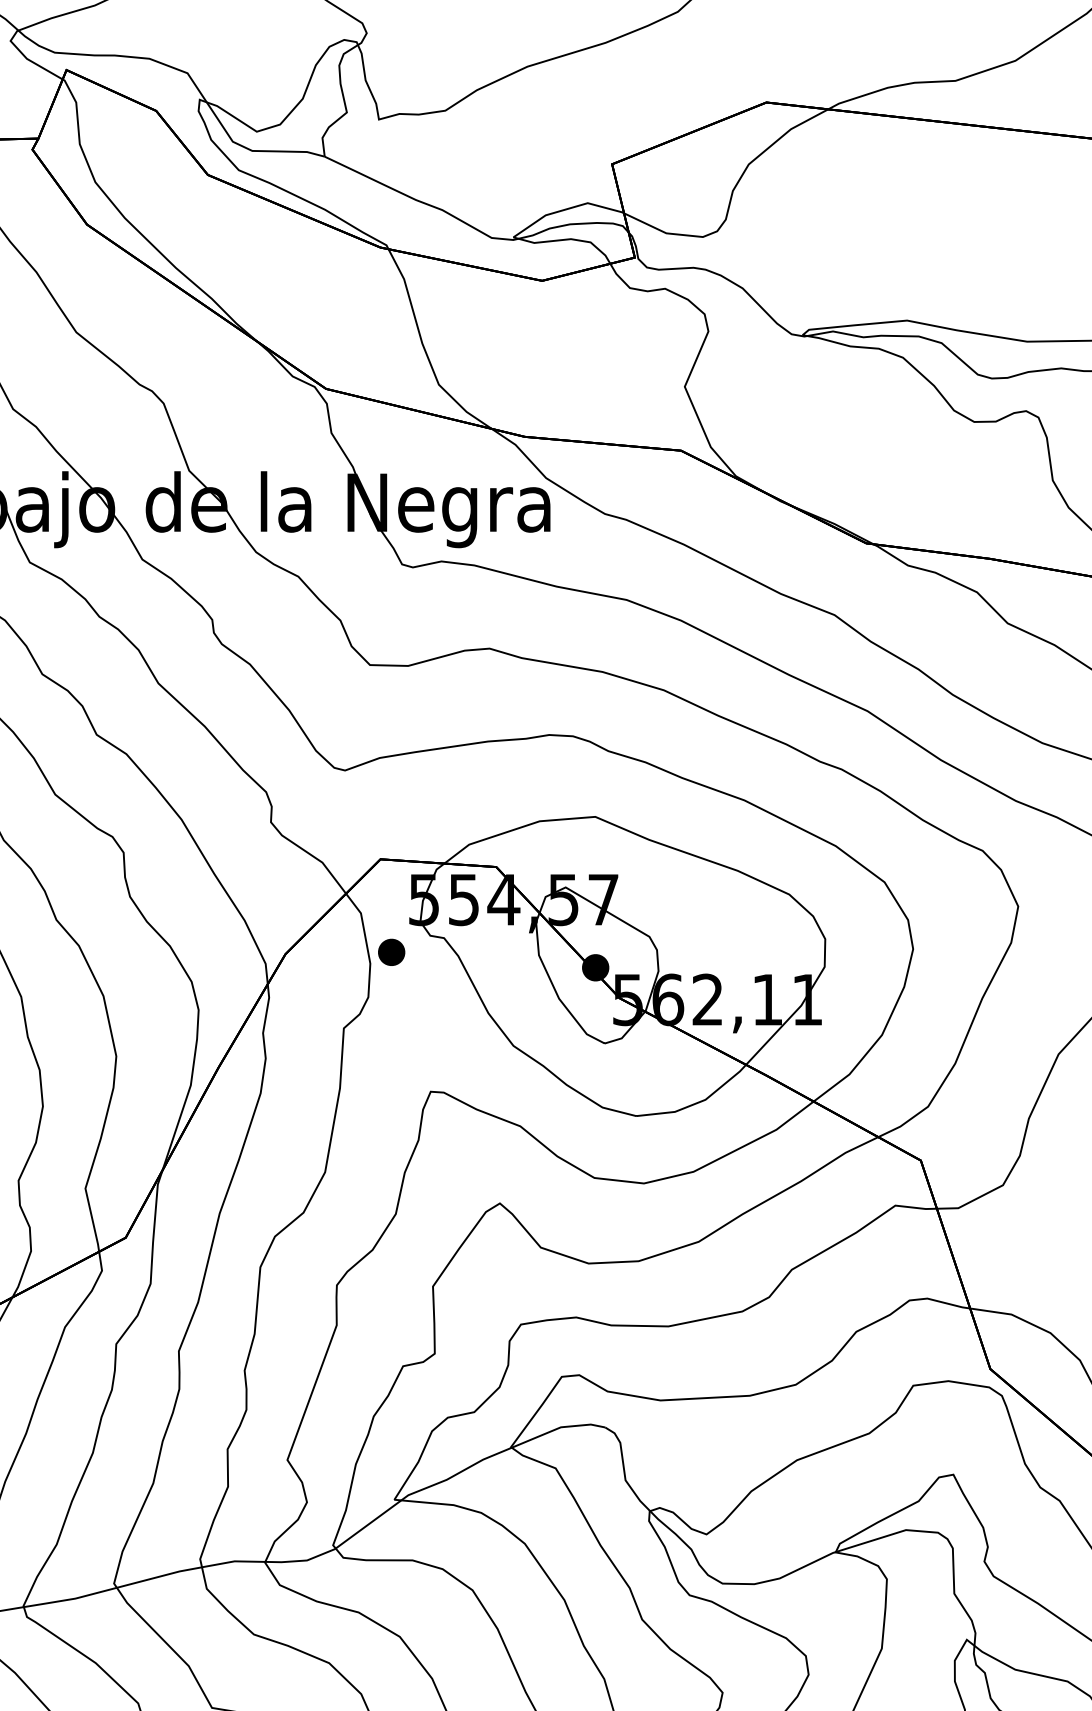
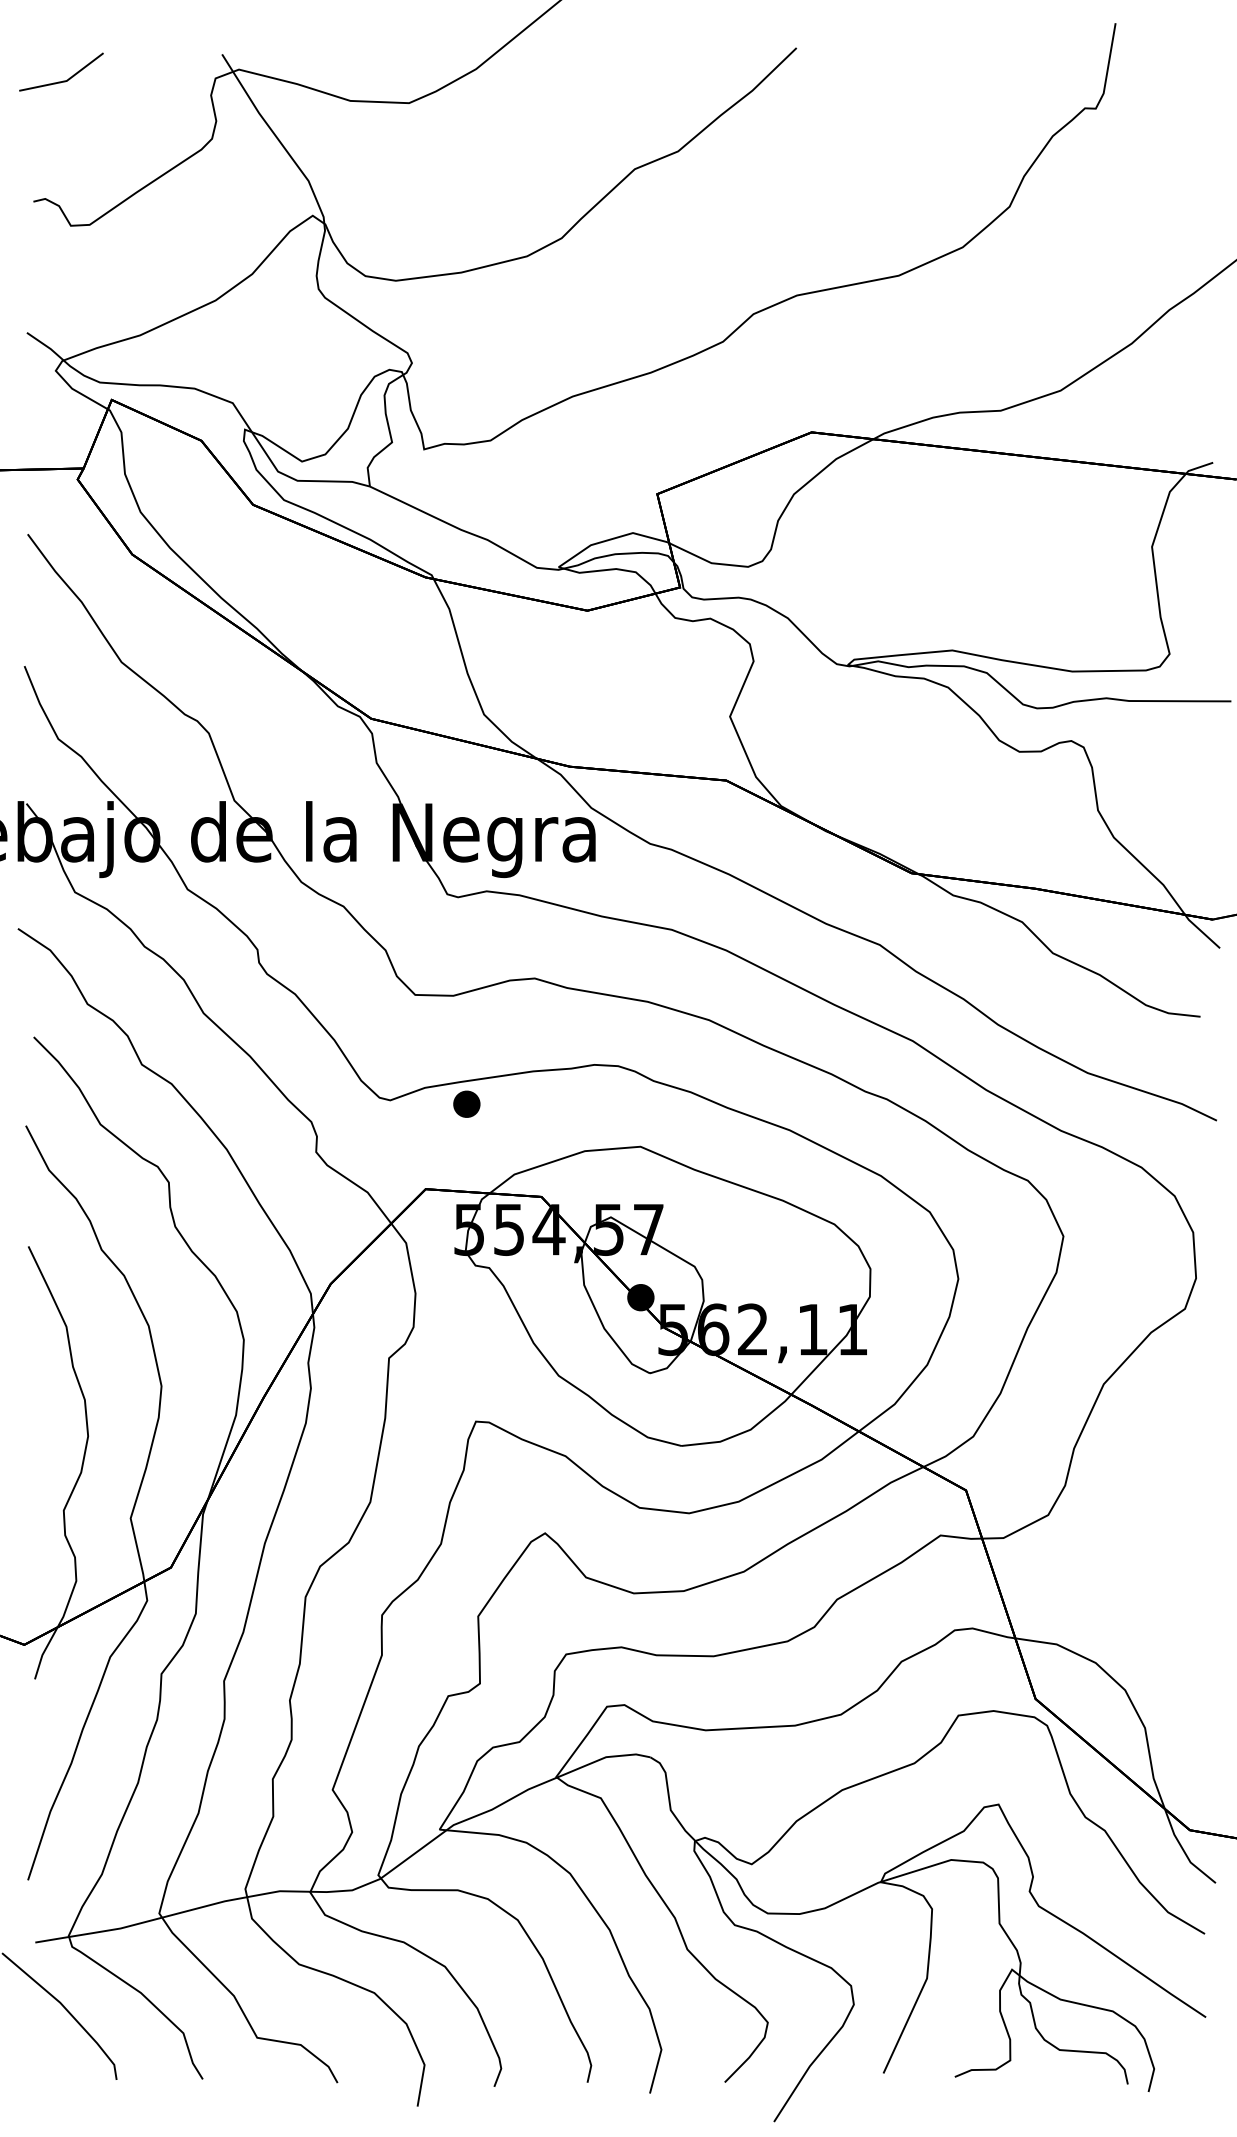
part: (391, 951) -> (466, 1103), moved

